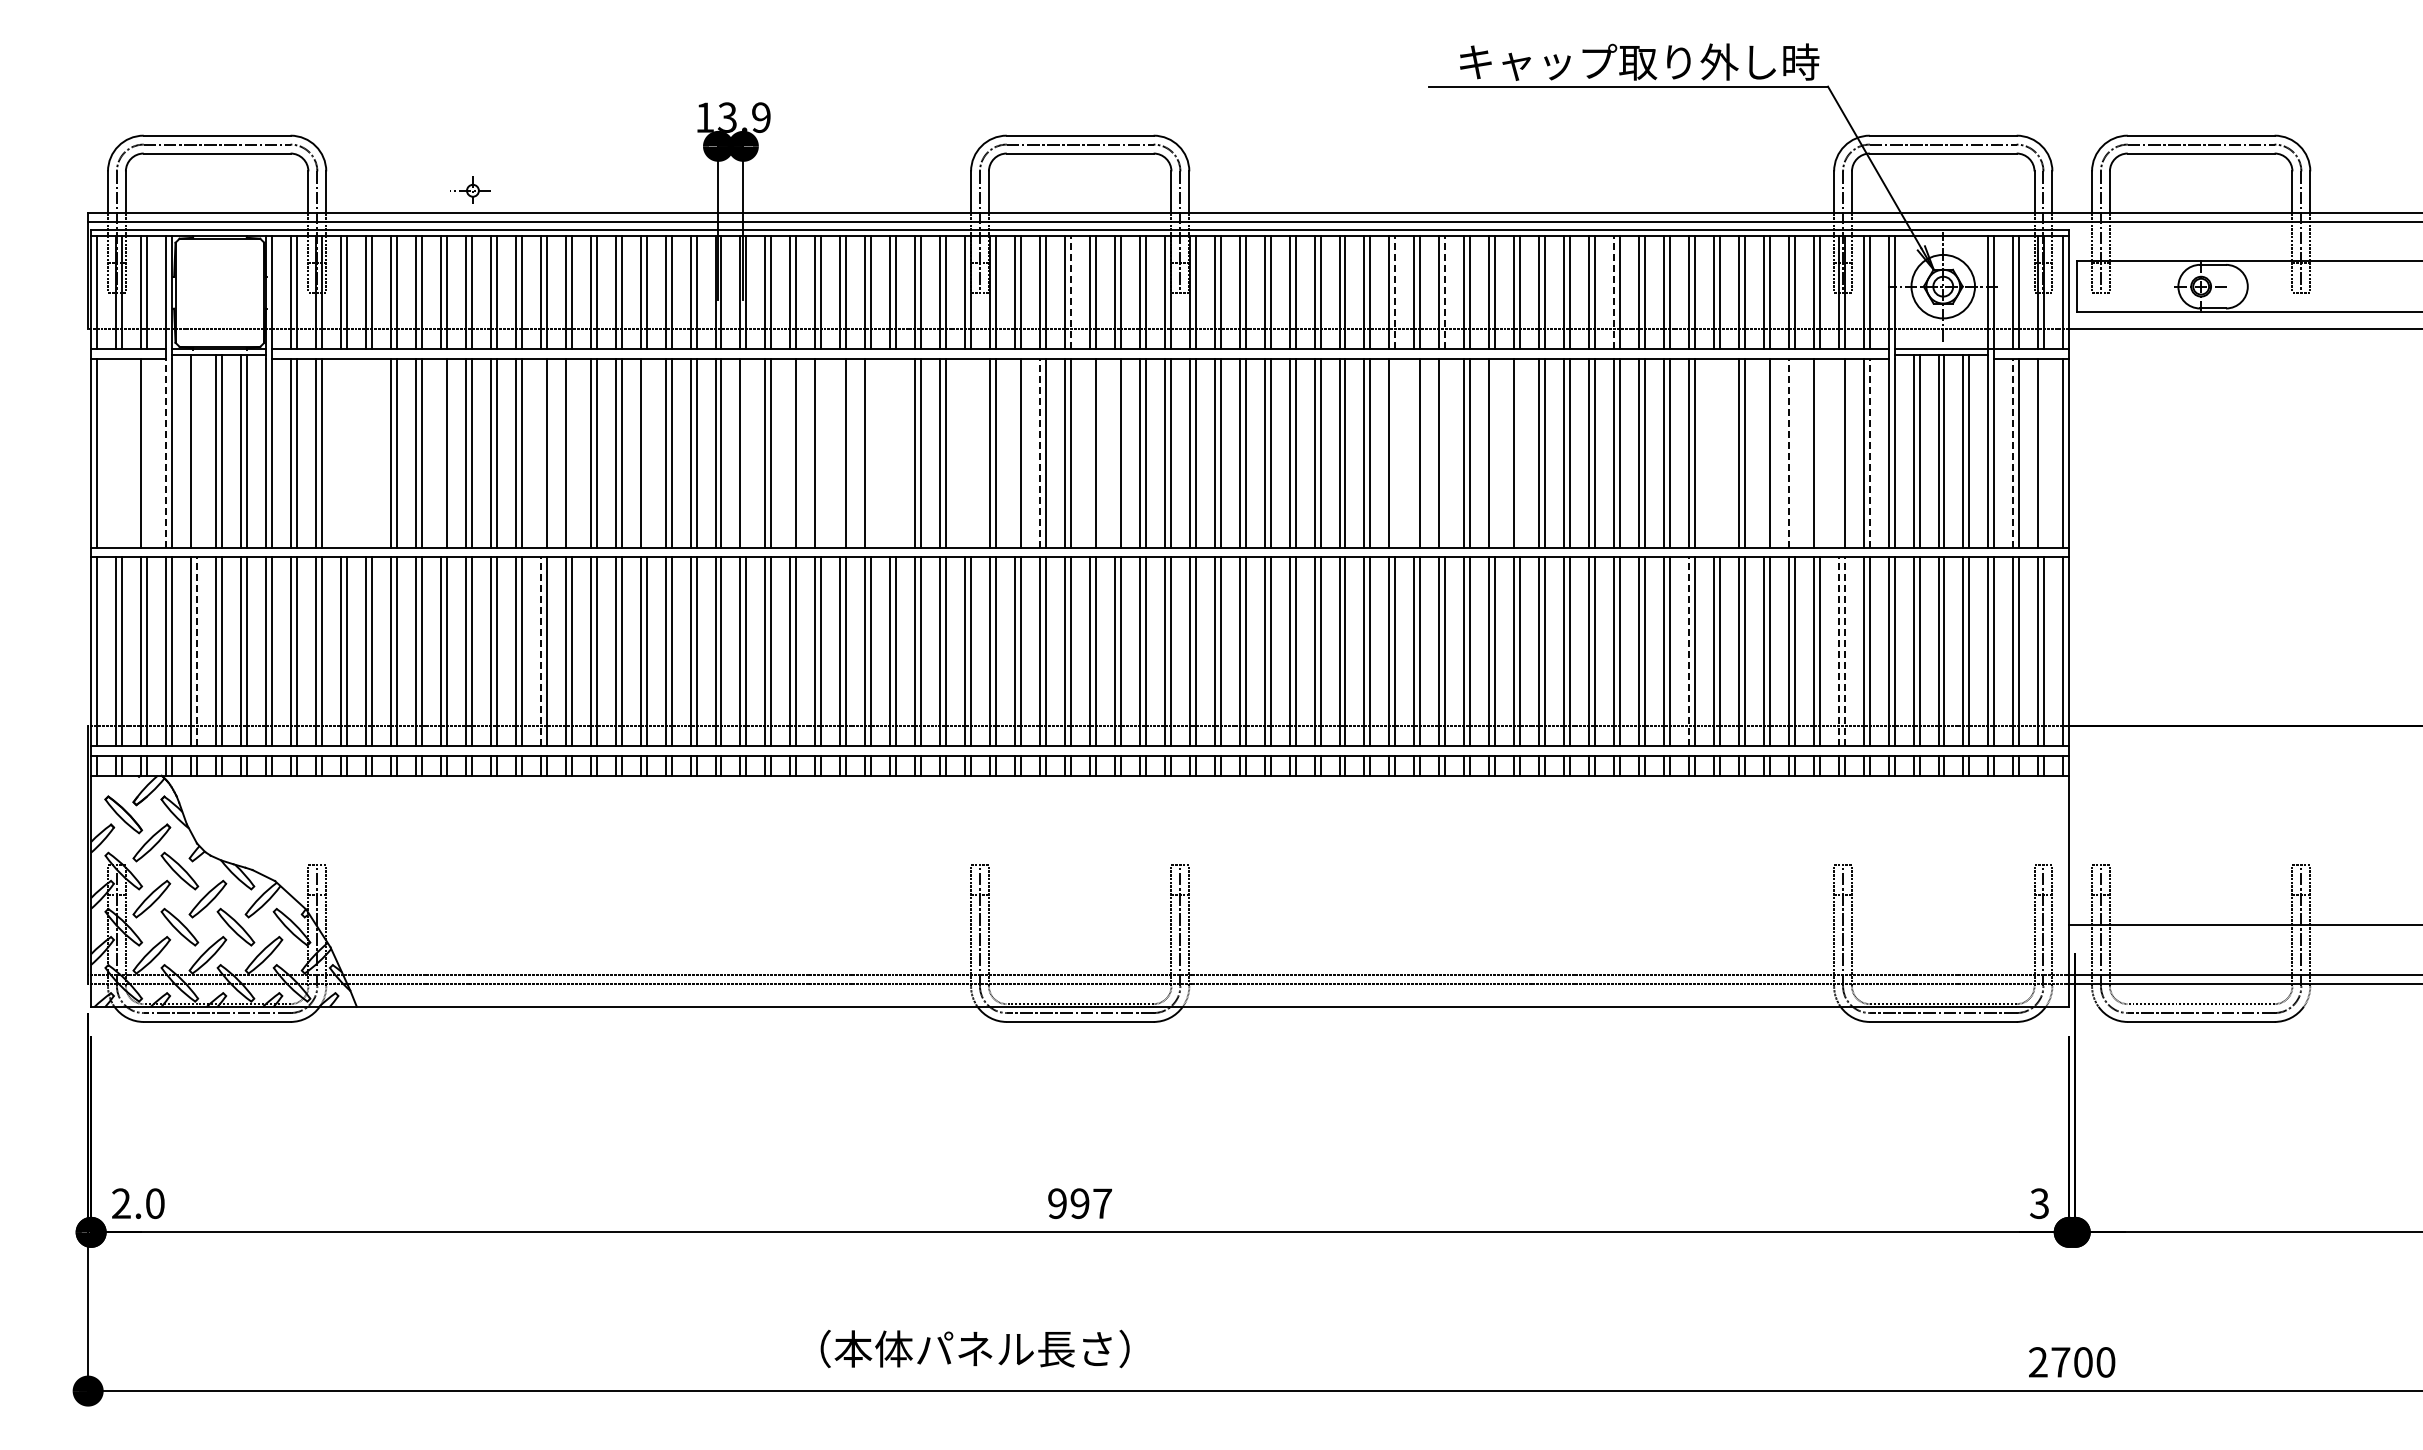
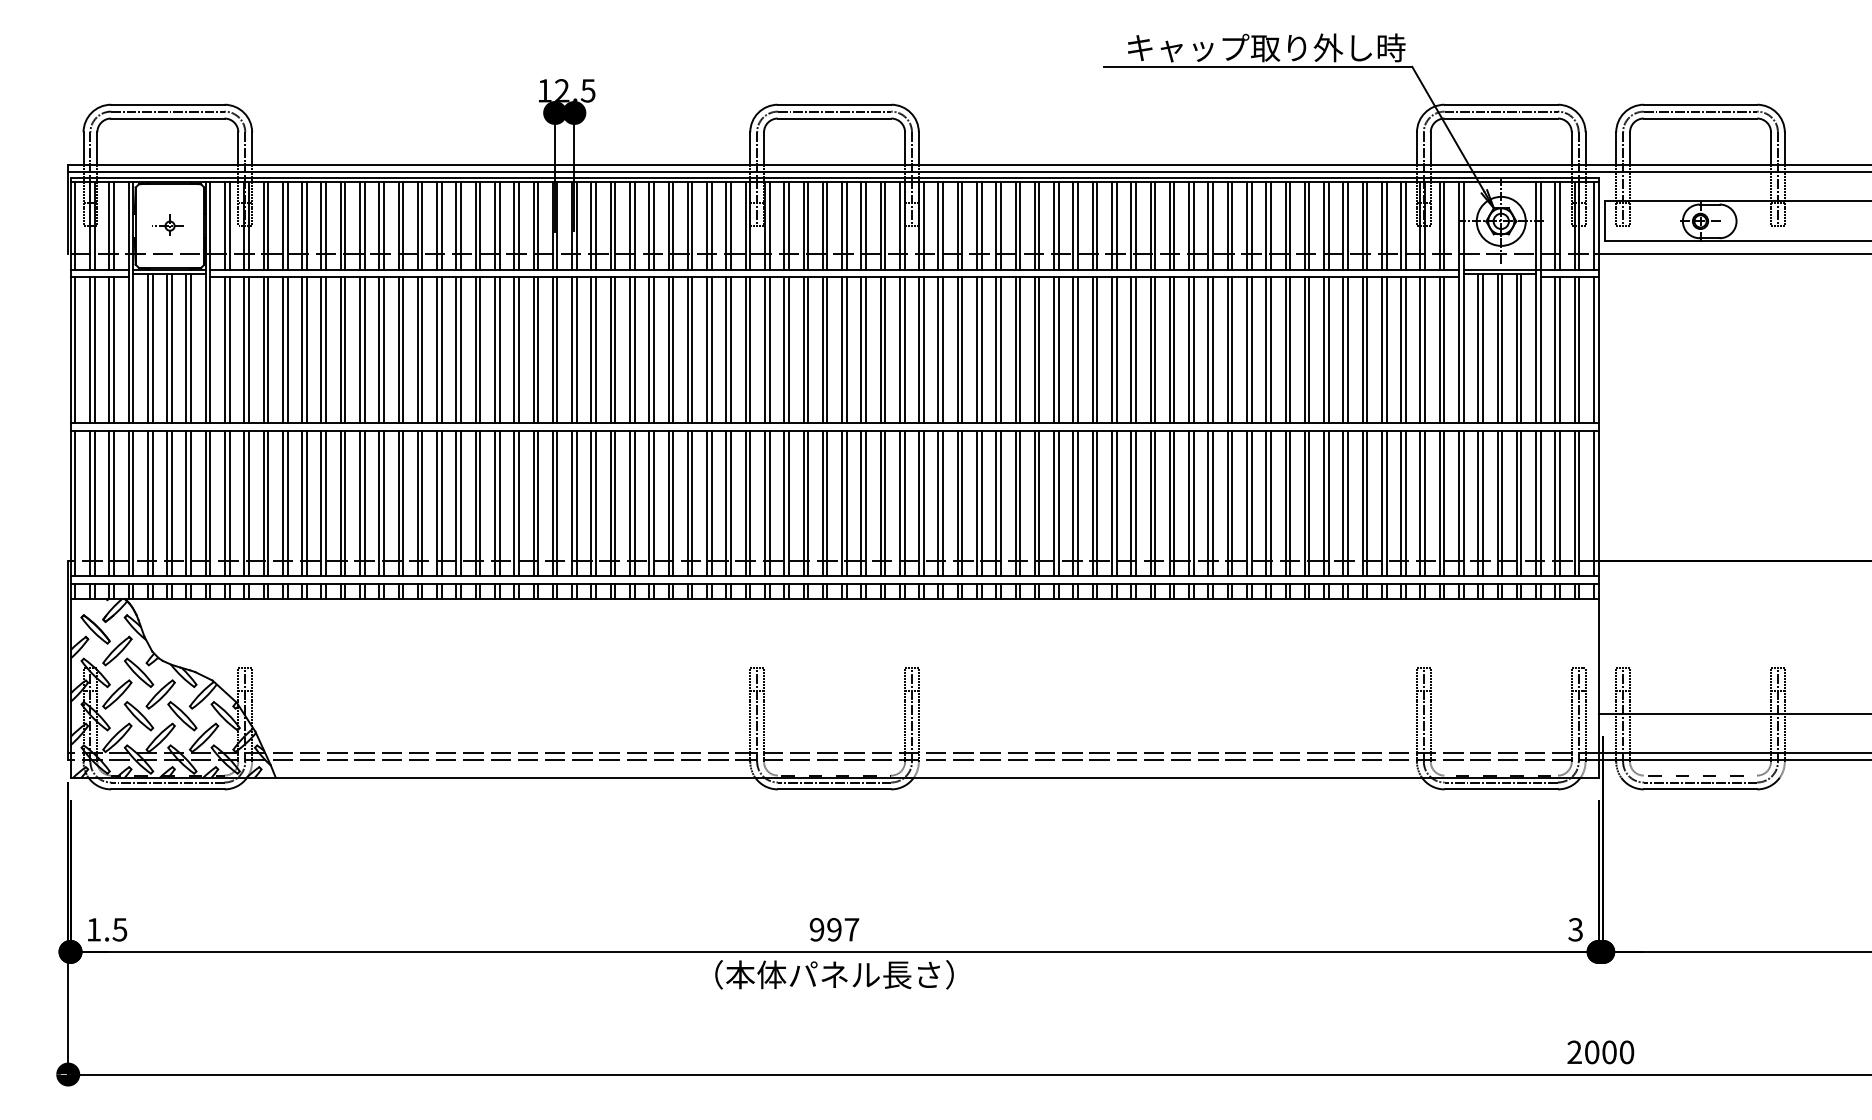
text: (744, 117) -> (575, 90), 13.9 -> 12.5
part: (470, 189) -> (168, 225), moved
line: (1070, 292) -> (827, 225), dashed -> solid
line: (1395, 292) -> (1078, 225), dashed -> solid
line: (1445, 292) -> (1116, 225), dashed -> solid
line: (1614, 292) -> (1247, 225), dashed -> solid
line: (197, 451) -> (152, 348), added
line: (166, 452) -> (128, 349), dashed -> solid
line: (1040, 452) -> (803, 349), dashed -> solid
line: (1788, 452) -> (1381, 349), dashed -> solid
line: (1869, 452) -> (1444, 349), dashed -> solid
line: (2013, 452) -> (1555, 349), dashed -> solid
line: (116, 453) -> (90, 350), added
line: (122, 453) -> (94, 350), added
line: (147, 453) -> (114, 350), added
line: (341, 453) -> (263, 350), added
line: (347, 453) -> (268, 350), added
line: (366, 453) -> (283, 350), added
line: (372, 453) -> (287, 350), added
line: (440, 453) -> (340, 350), added
line: (540, 453) -> (417, 350), added
line: (571, 453) -> (441, 350), added
line: (646, 453) -> (499, 350), added
line: (746, 453) -> (576, 350), added
line: (790, 453) -> (610, 350), added
line: (821, 453) -> (634, 350), added
line: (840, 453) -> (649, 350), added
line: (871, 453) -> (673, 350), added
line: (890, 453) -> (688, 350), added
line: (896, 453) -> (692, 350), added
line: (965, 453) -> (745, 350), added
line: (971, 453) -> (750, 350), added
line: (1015, 453) -> (784, 350), added
line: (1089, 453) -> (841, 350), added
line: (1114, 453) -> (861, 350), added
line: (1395, 453) -> (1078, 350), added
line: (1414, 453) -> (1092, 350), added
line: (1445, 453) -> (1116, 350), added
line: (1495, 453) -> (1155, 350), added
line: (1520, 453) -> (1174, 350), added
line: (1713, 453) -> (1323, 350), added
line: (1719, 453) -> (1328, 350), added
line: (1763, 453) -> (1362, 350), added
line: (1794, 453) -> (1386, 350), added
line: (1819, 453) -> (1405, 350), added
line: (1838, 453) -> (1420, 350), added
line: (2044, 453) -> (1579, 350), added
line: (197, 651) -> (152, 503), dashed -> solid
line: (540, 651) -> (417, 503), dashed -> solid
line: (1688, 651) -> (1304, 503), dashed -> solid
line: (1838, 651) -> (1420, 503), dashed -> solid
line: (1844, 651) -> (1424, 503), dashed -> solid
text: (138, 1203) -> (107, 929), 2.0 -> 1.5
text: (974, 1348) -> (834, 974), moved
text: (2060, 1362) -> (1591, 1052), 2700 -> 2000

